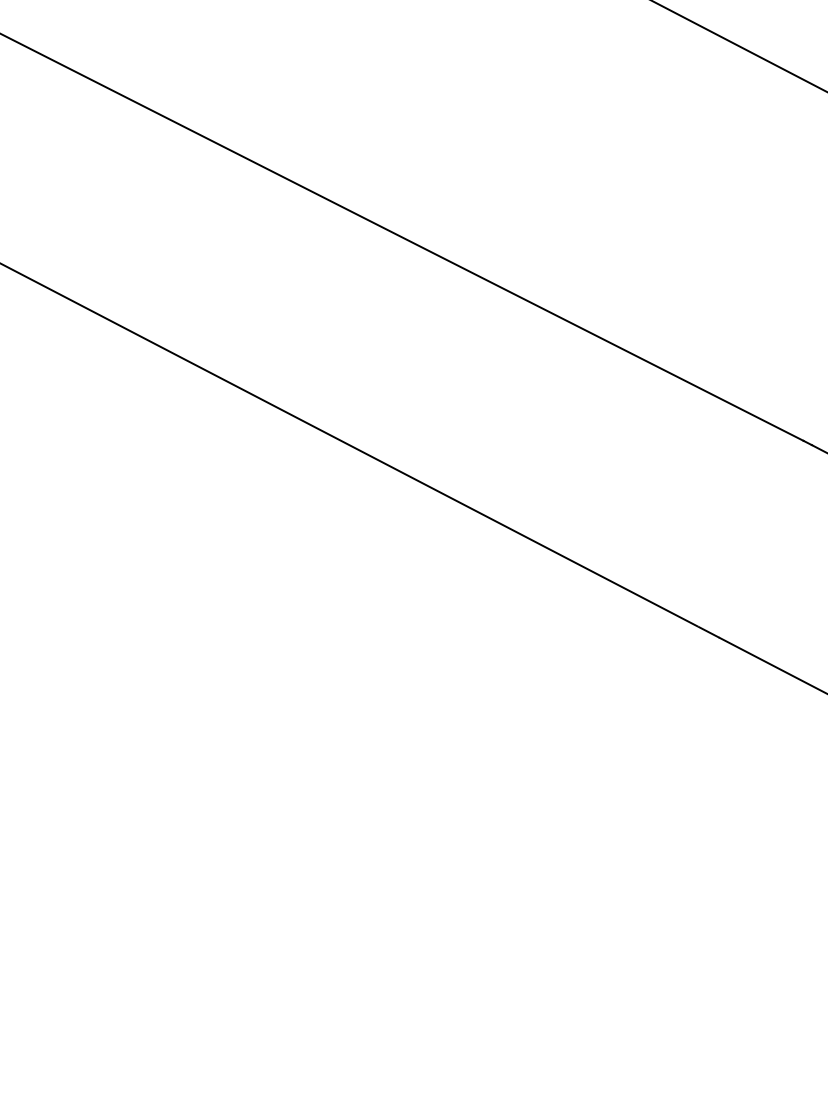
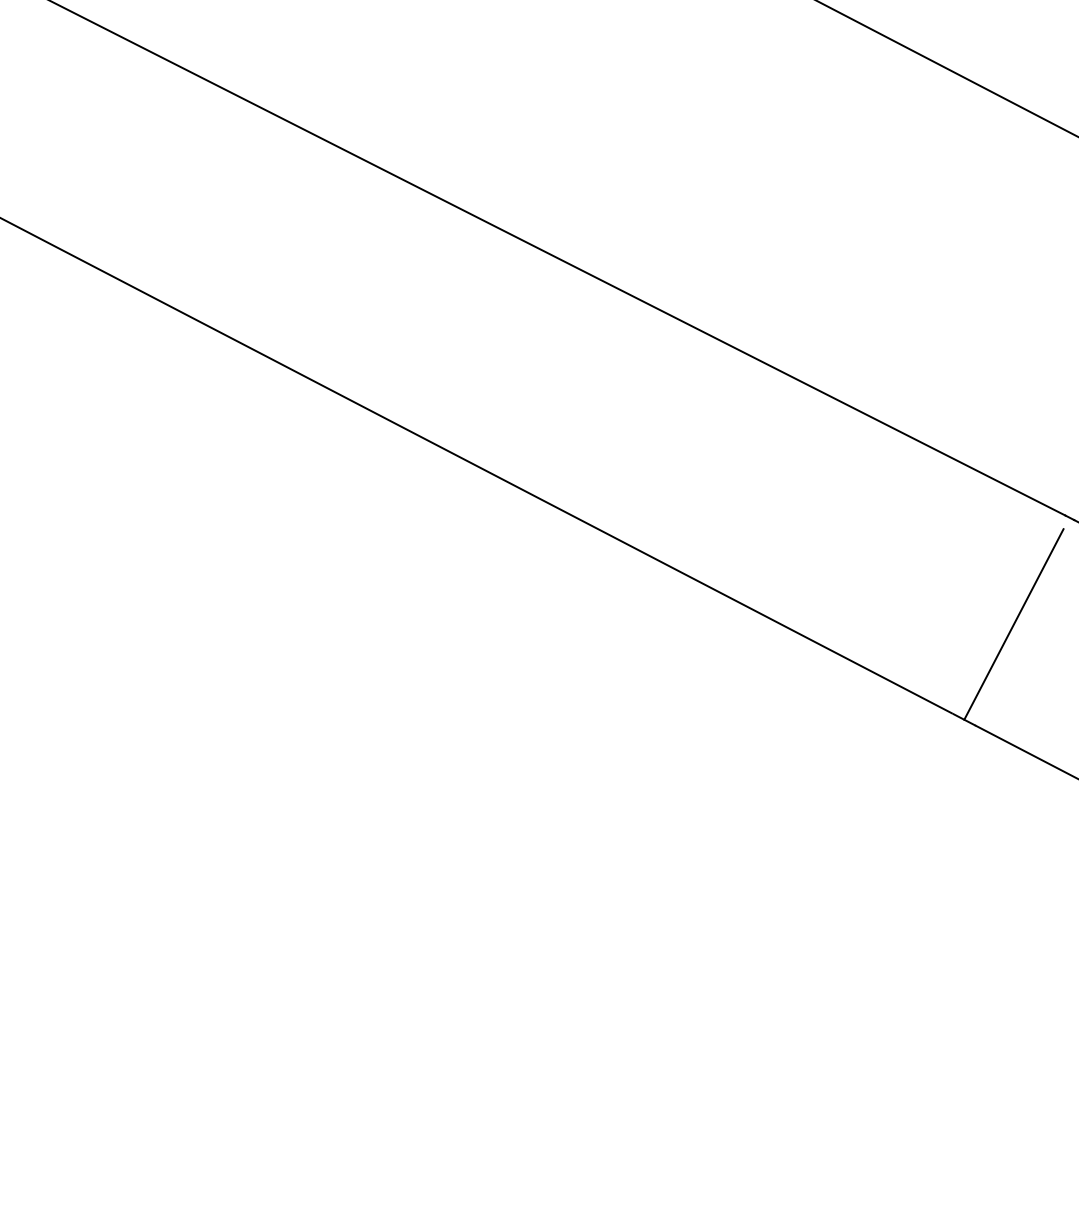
line: (755, 543) -> (1013, 624), added

